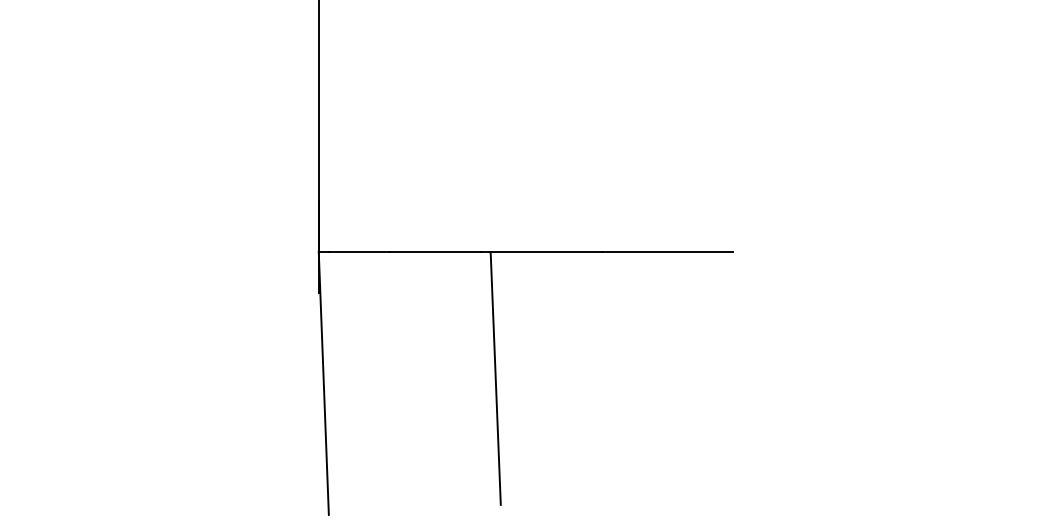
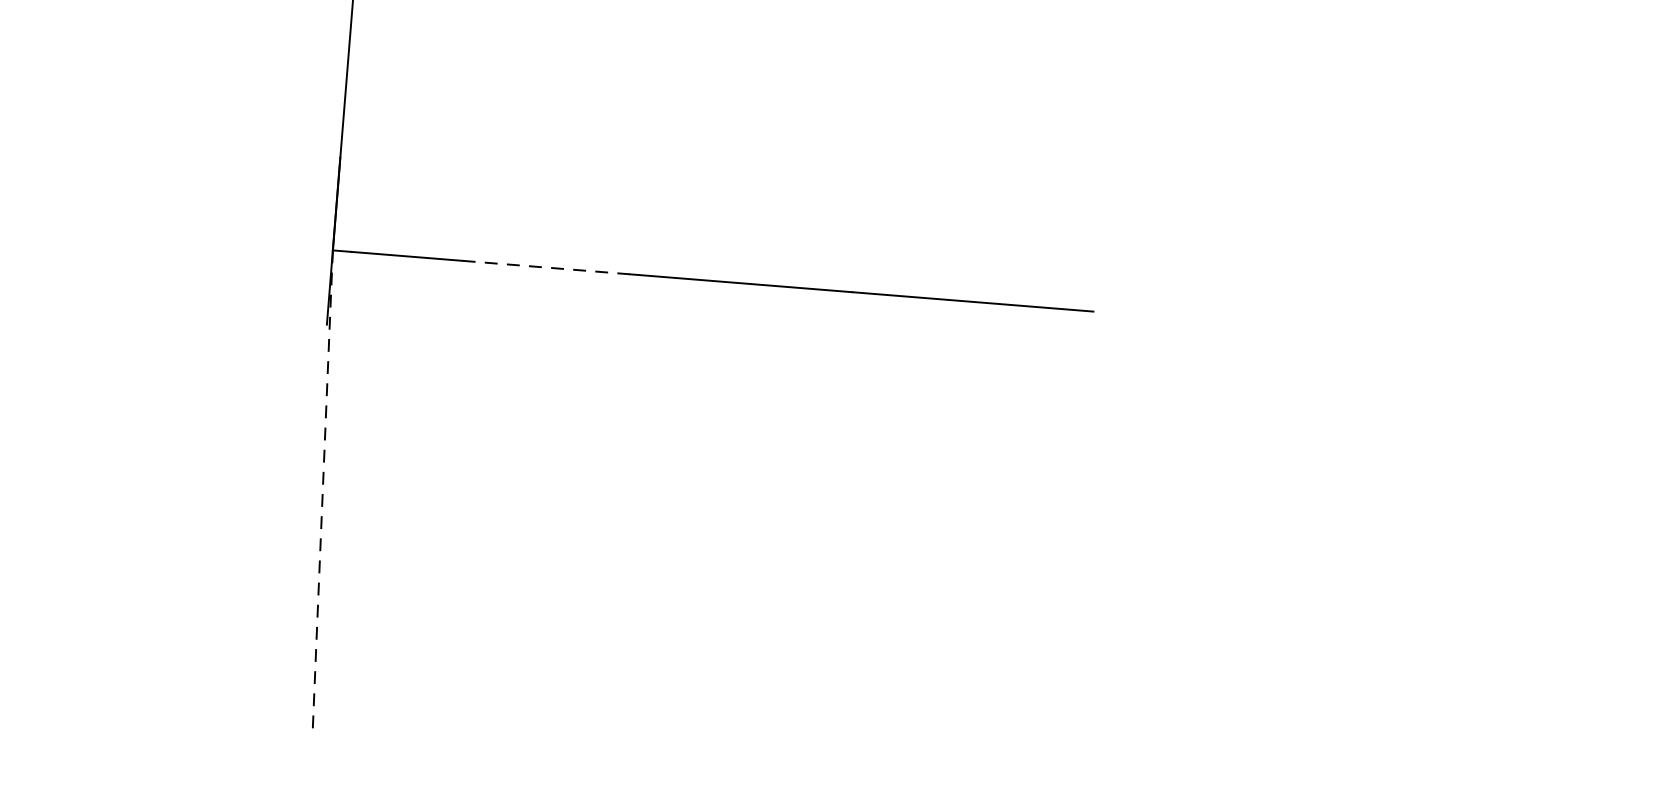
line: (435, 252) -> (546, 268), solid -> dashed
line: (495, 378) -> (638, 508), removed
line: (323, 383) -> (322, 492), solid -> dashed

